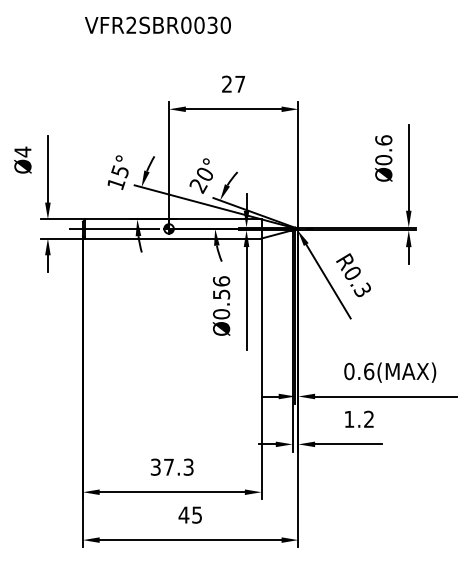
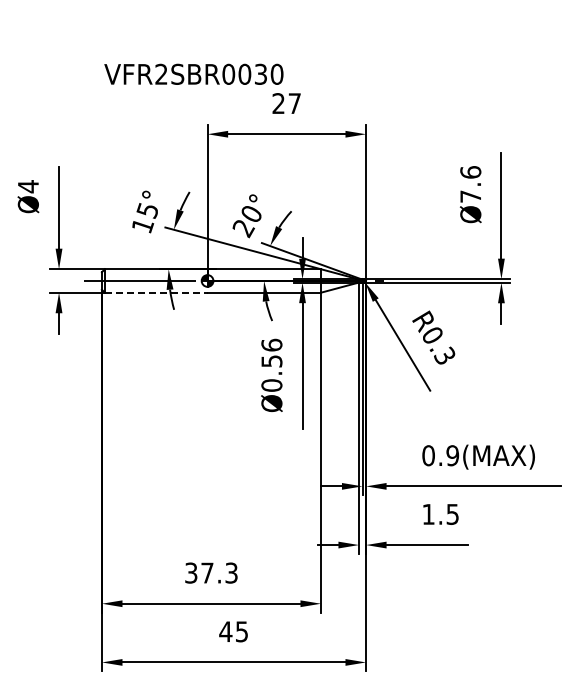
text: (157, 24) -> (193, 73), moved
text: (383, 160) -> (470, 196), Ø0.6 -> Ø7.6
line: (127, 238) -> (156, 292), solid -> dashed
text: (368, 371) -> (452, 455), 0.6(MAX) -> 0.9(MAX)
text: (368, 418) -> (452, 513), 1.2 -> 1.5

